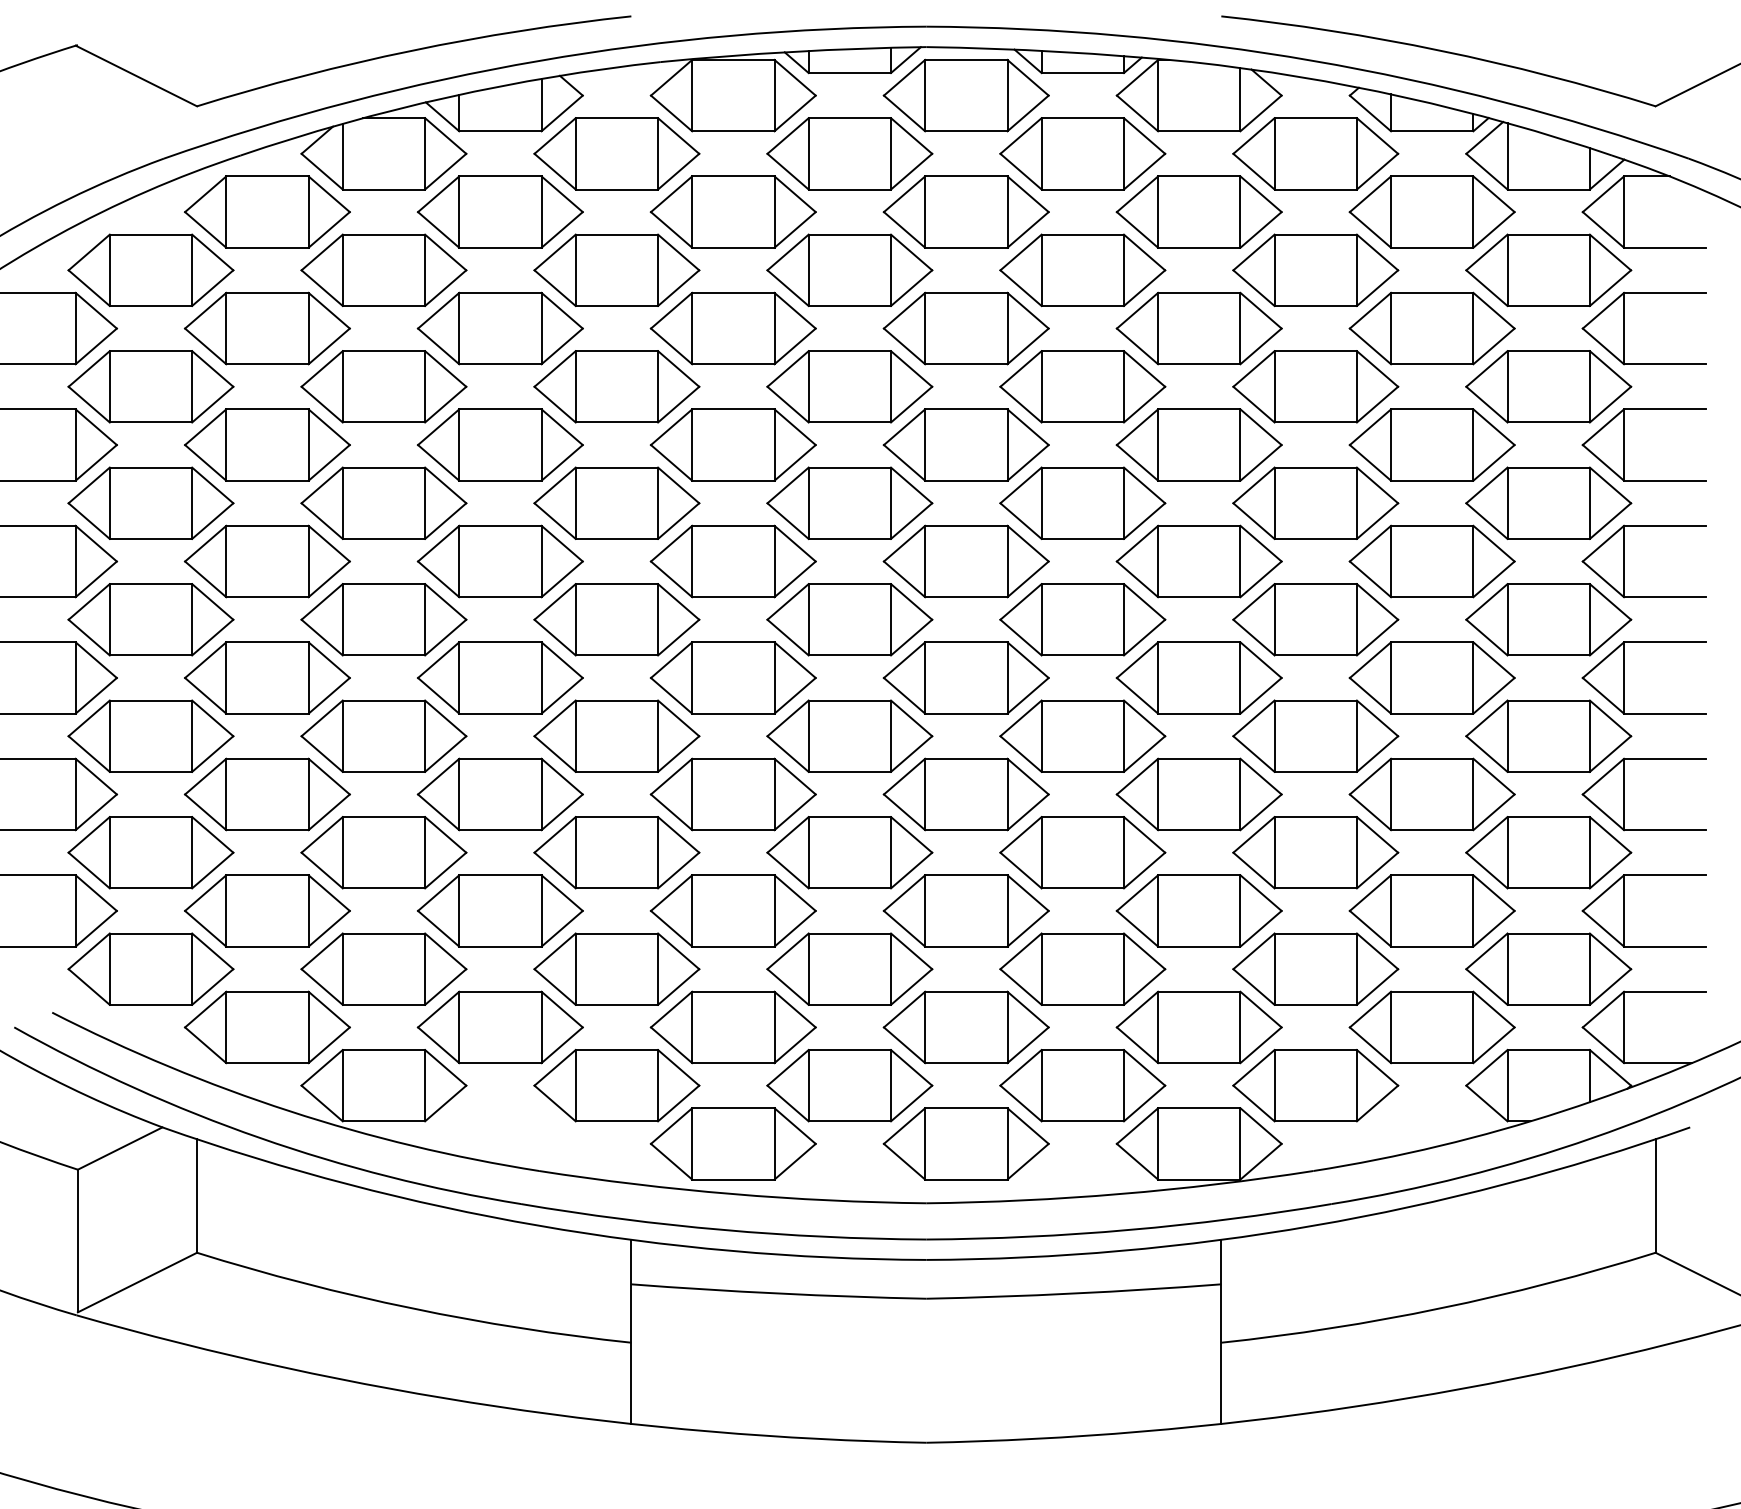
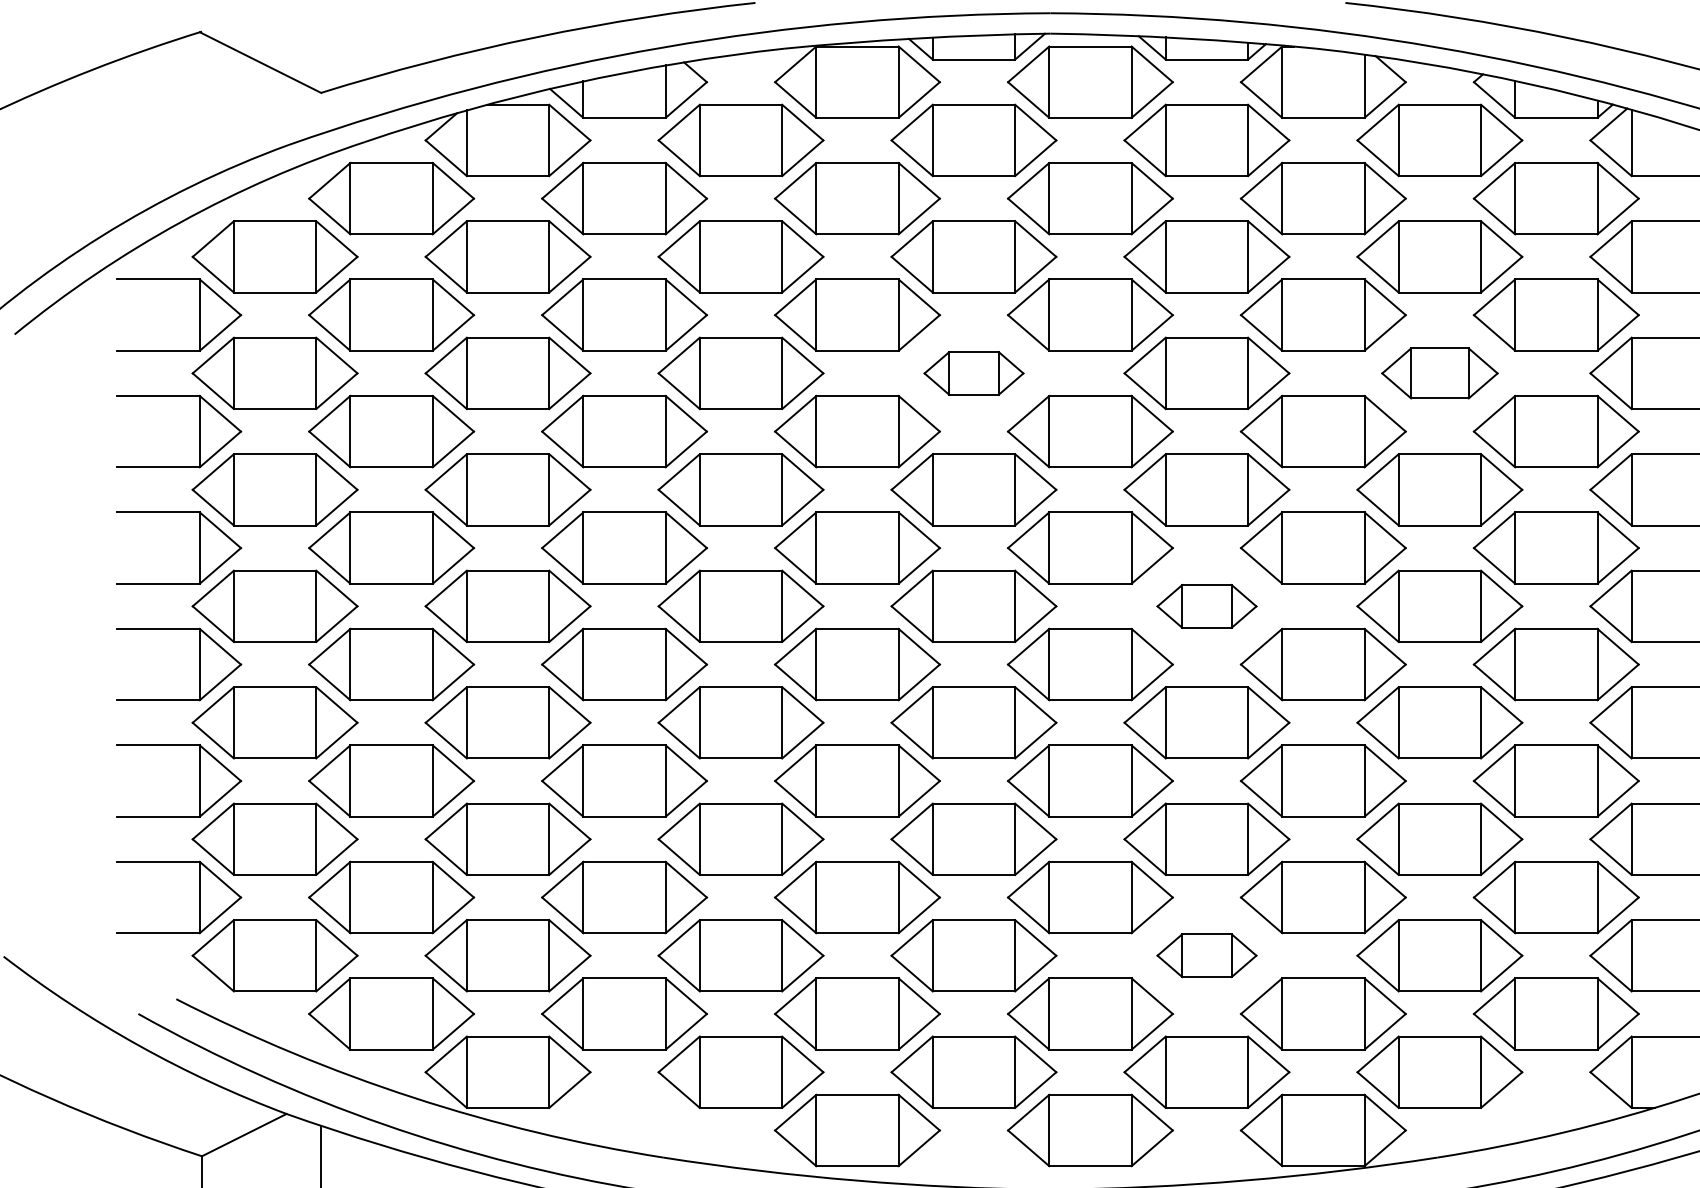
part: (849, 386) -> (973, 373), size x0.6
part: (1315, 386) -> (1439, 373), size x0.7
part: (1082, 619) -> (1206, 606), size x0.6
part: (1082, 968) -> (1206, 955), size x0.6

